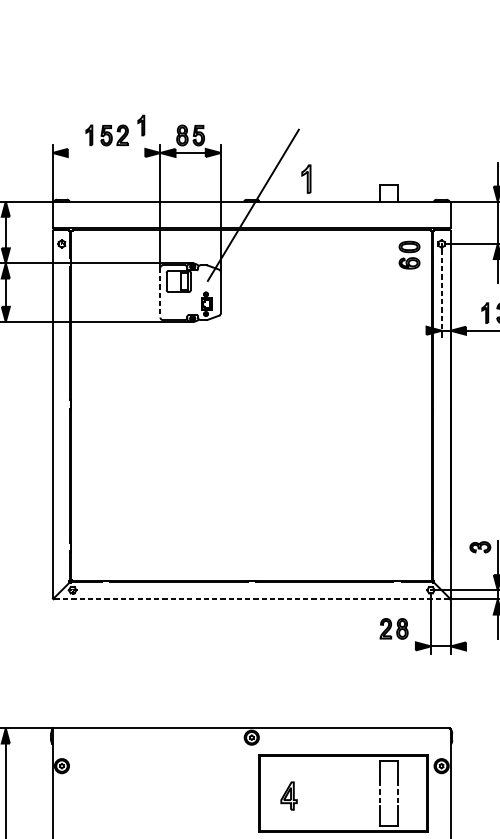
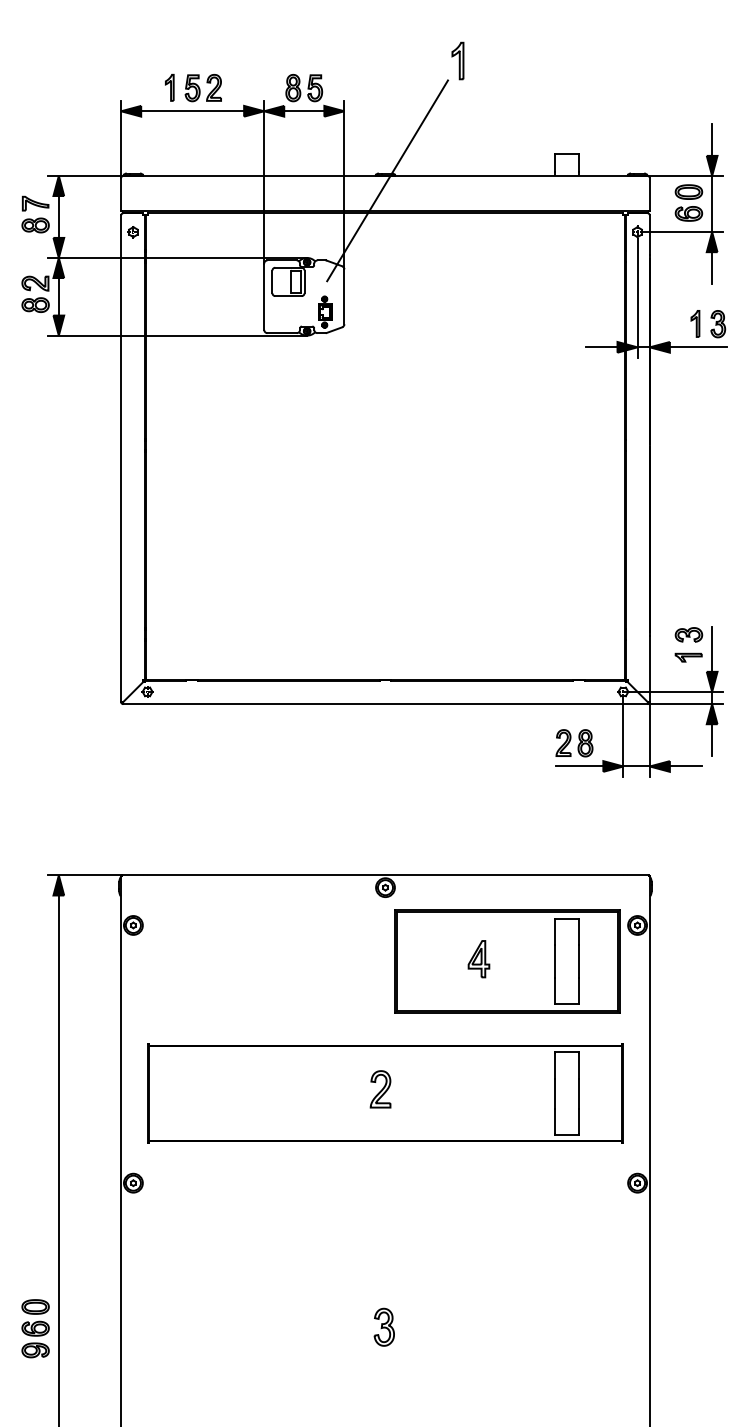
part: (141, 125) -> (238, 74), removed
line: (106, 153) -> (192, 111), added
part: (306, 178) -> (457, 60), moved
part: (409, 254) -> (688, 202), moved
line: (160, 293) -> (264, 297), dashed -> solid
line: (441, 294) -> (637, 299), dashed -> solid
line: (414, 330) -> (601, 347), added
part: (480, 564) -> (688, 657), added
line: (251, 599) -> (384, 704), dashed -> solid
line: (397, 646) -> (579, 766), added
line: (477, 646) -> (685, 766), added
line: (379, 793) -> (555, 961), dashed -> solid
line: (397, 793) -> (579, 961), dashed -> solid
part: (288, 796) -> (478, 959), moved

